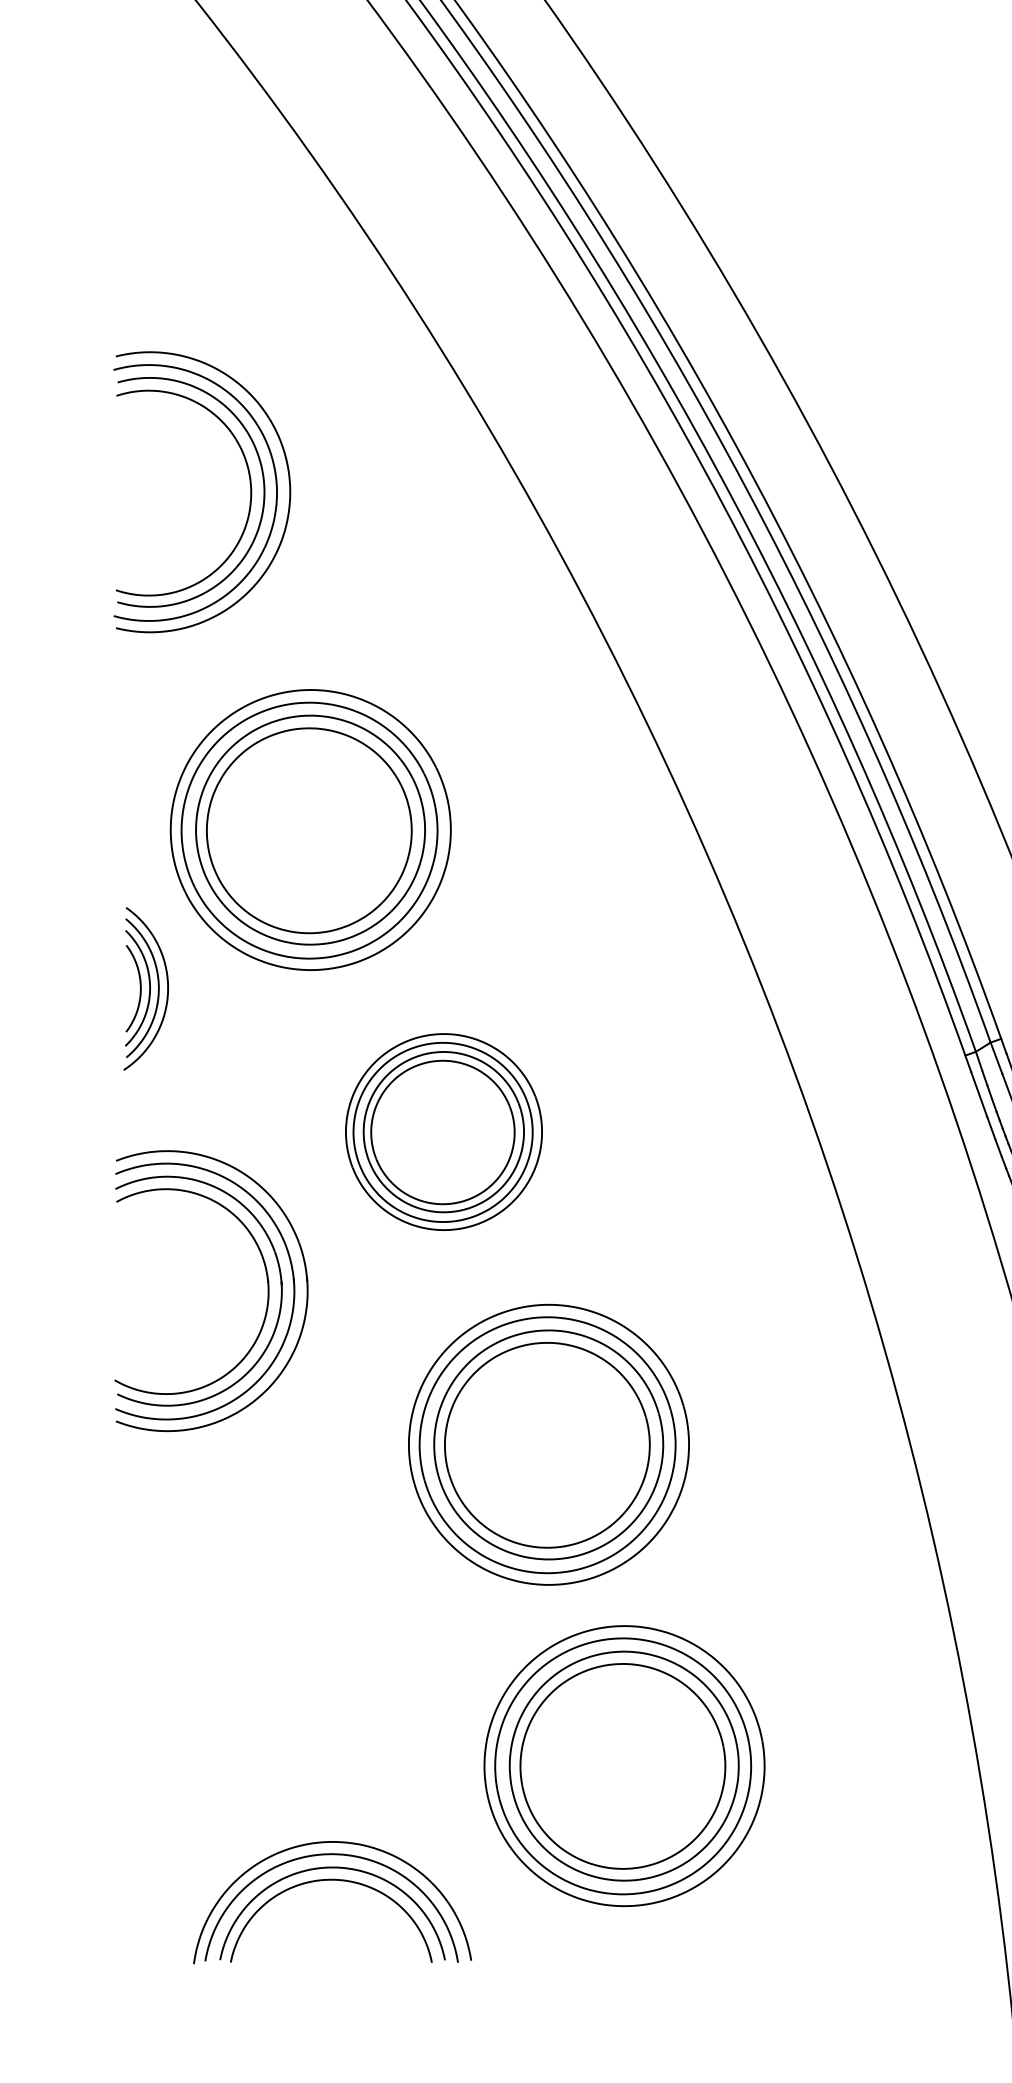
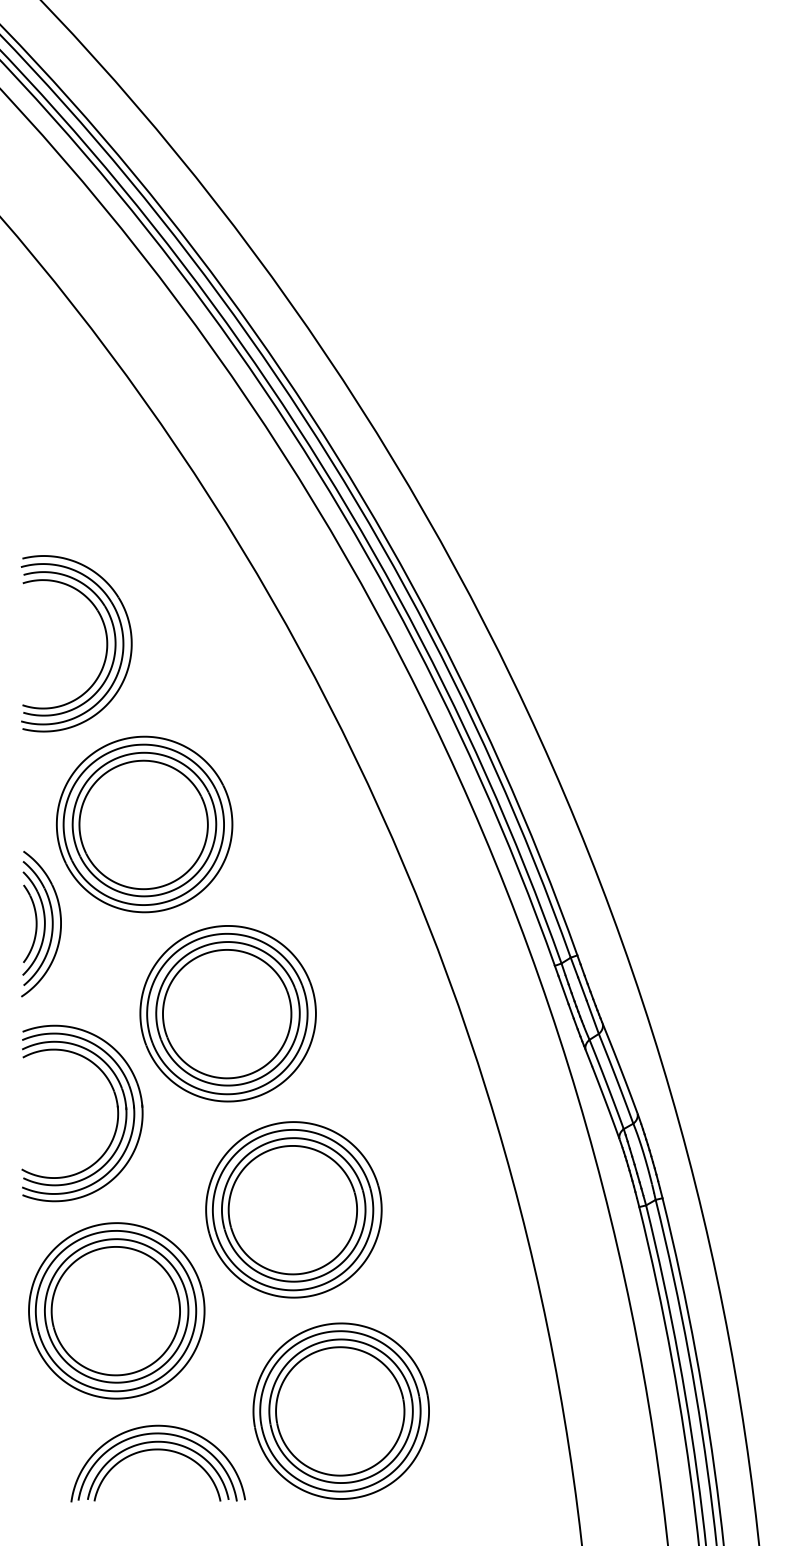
part: (248, 480) -> (105, 636), moved
part: (146, 987) -> (41, 923), size x1.43
part: (443, 1131) -> (227, 1013), size x1.43
part: (265, 1605) -> (116, 1310), added
part: (331, 1881) -> (157, 1450), moved

